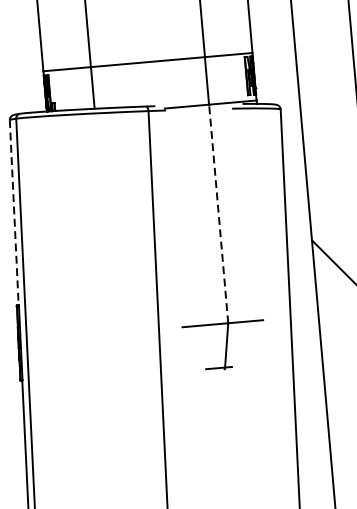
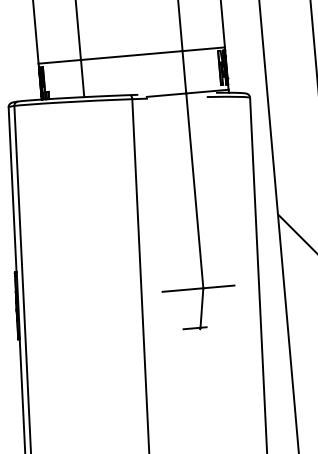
line: (14, 212) -> (12, 189), dashed -> solid
line: (218, 213) -> (194, 190), dashed -> solid

